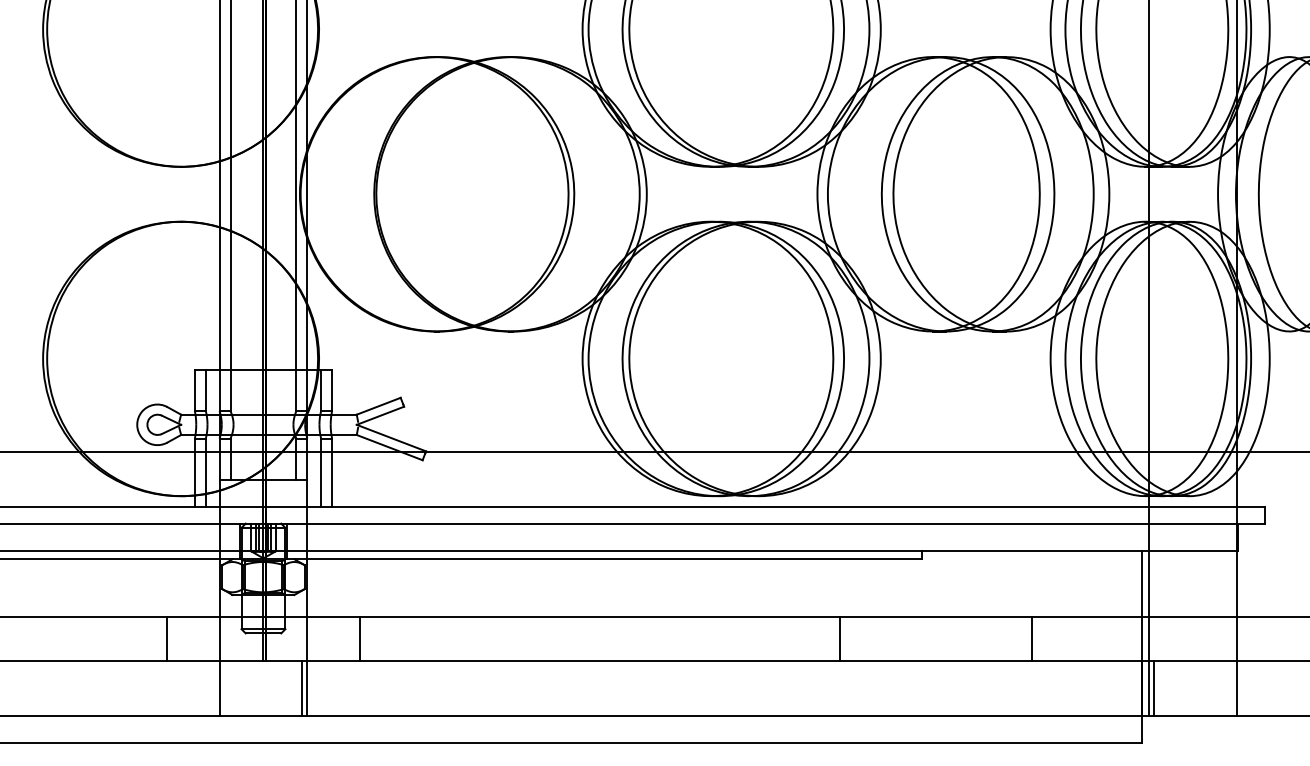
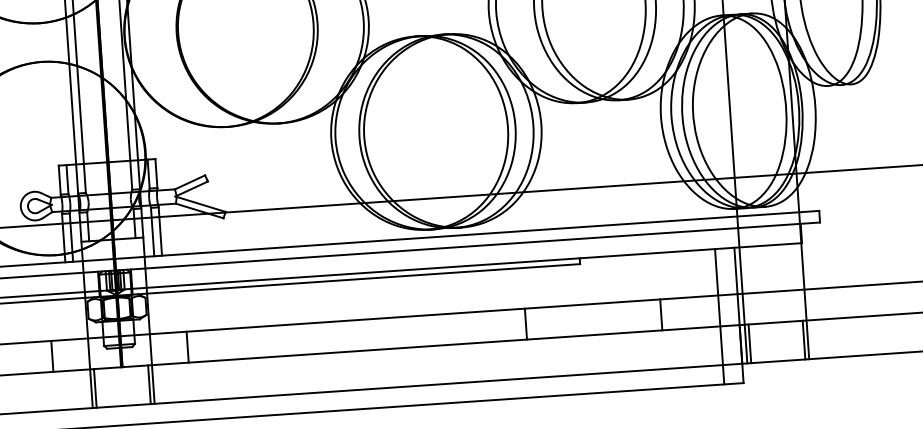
line: (1114, 647) -> (719, 316), added
line: (225, 687) -> (95, 387), added
line: (1231, 687) -> (804, 339), added

